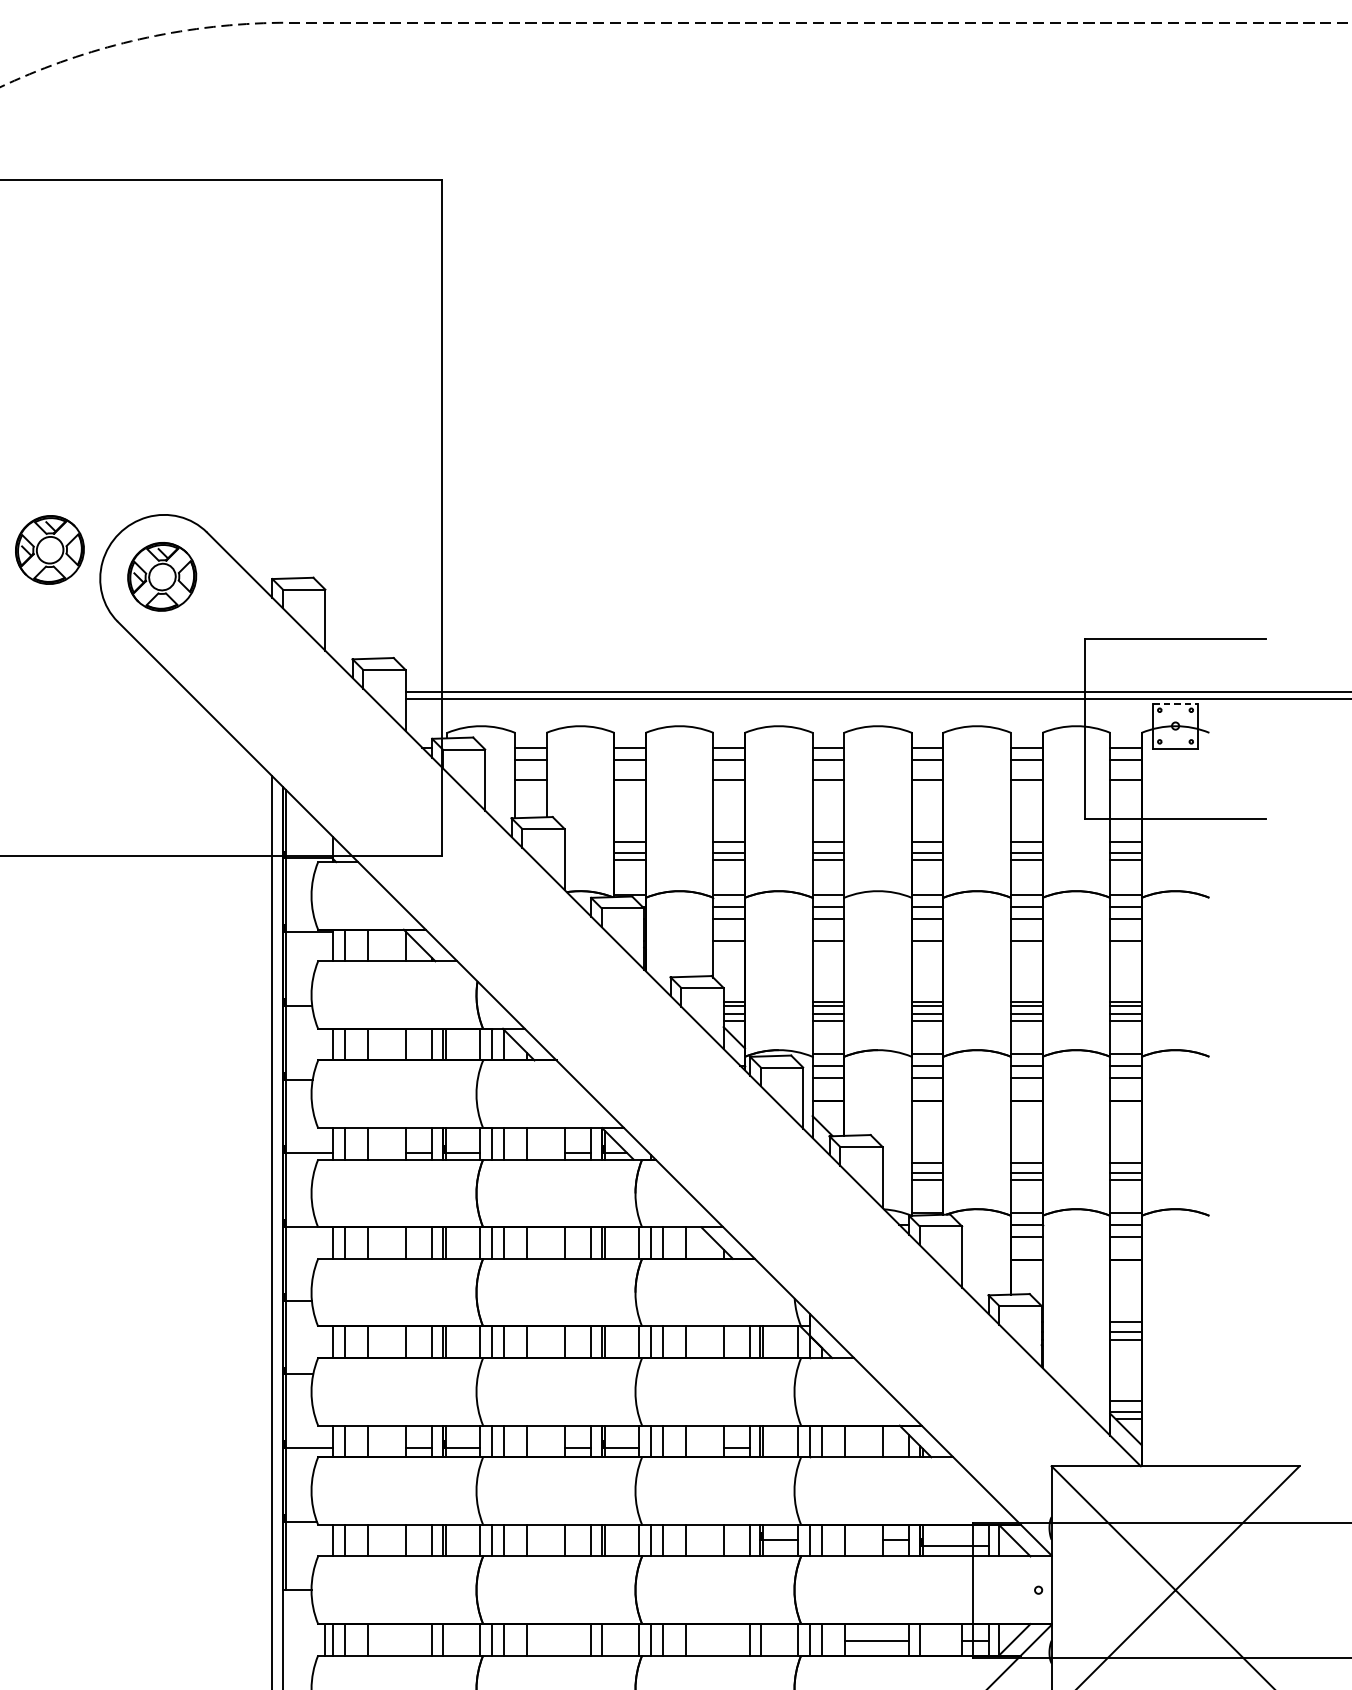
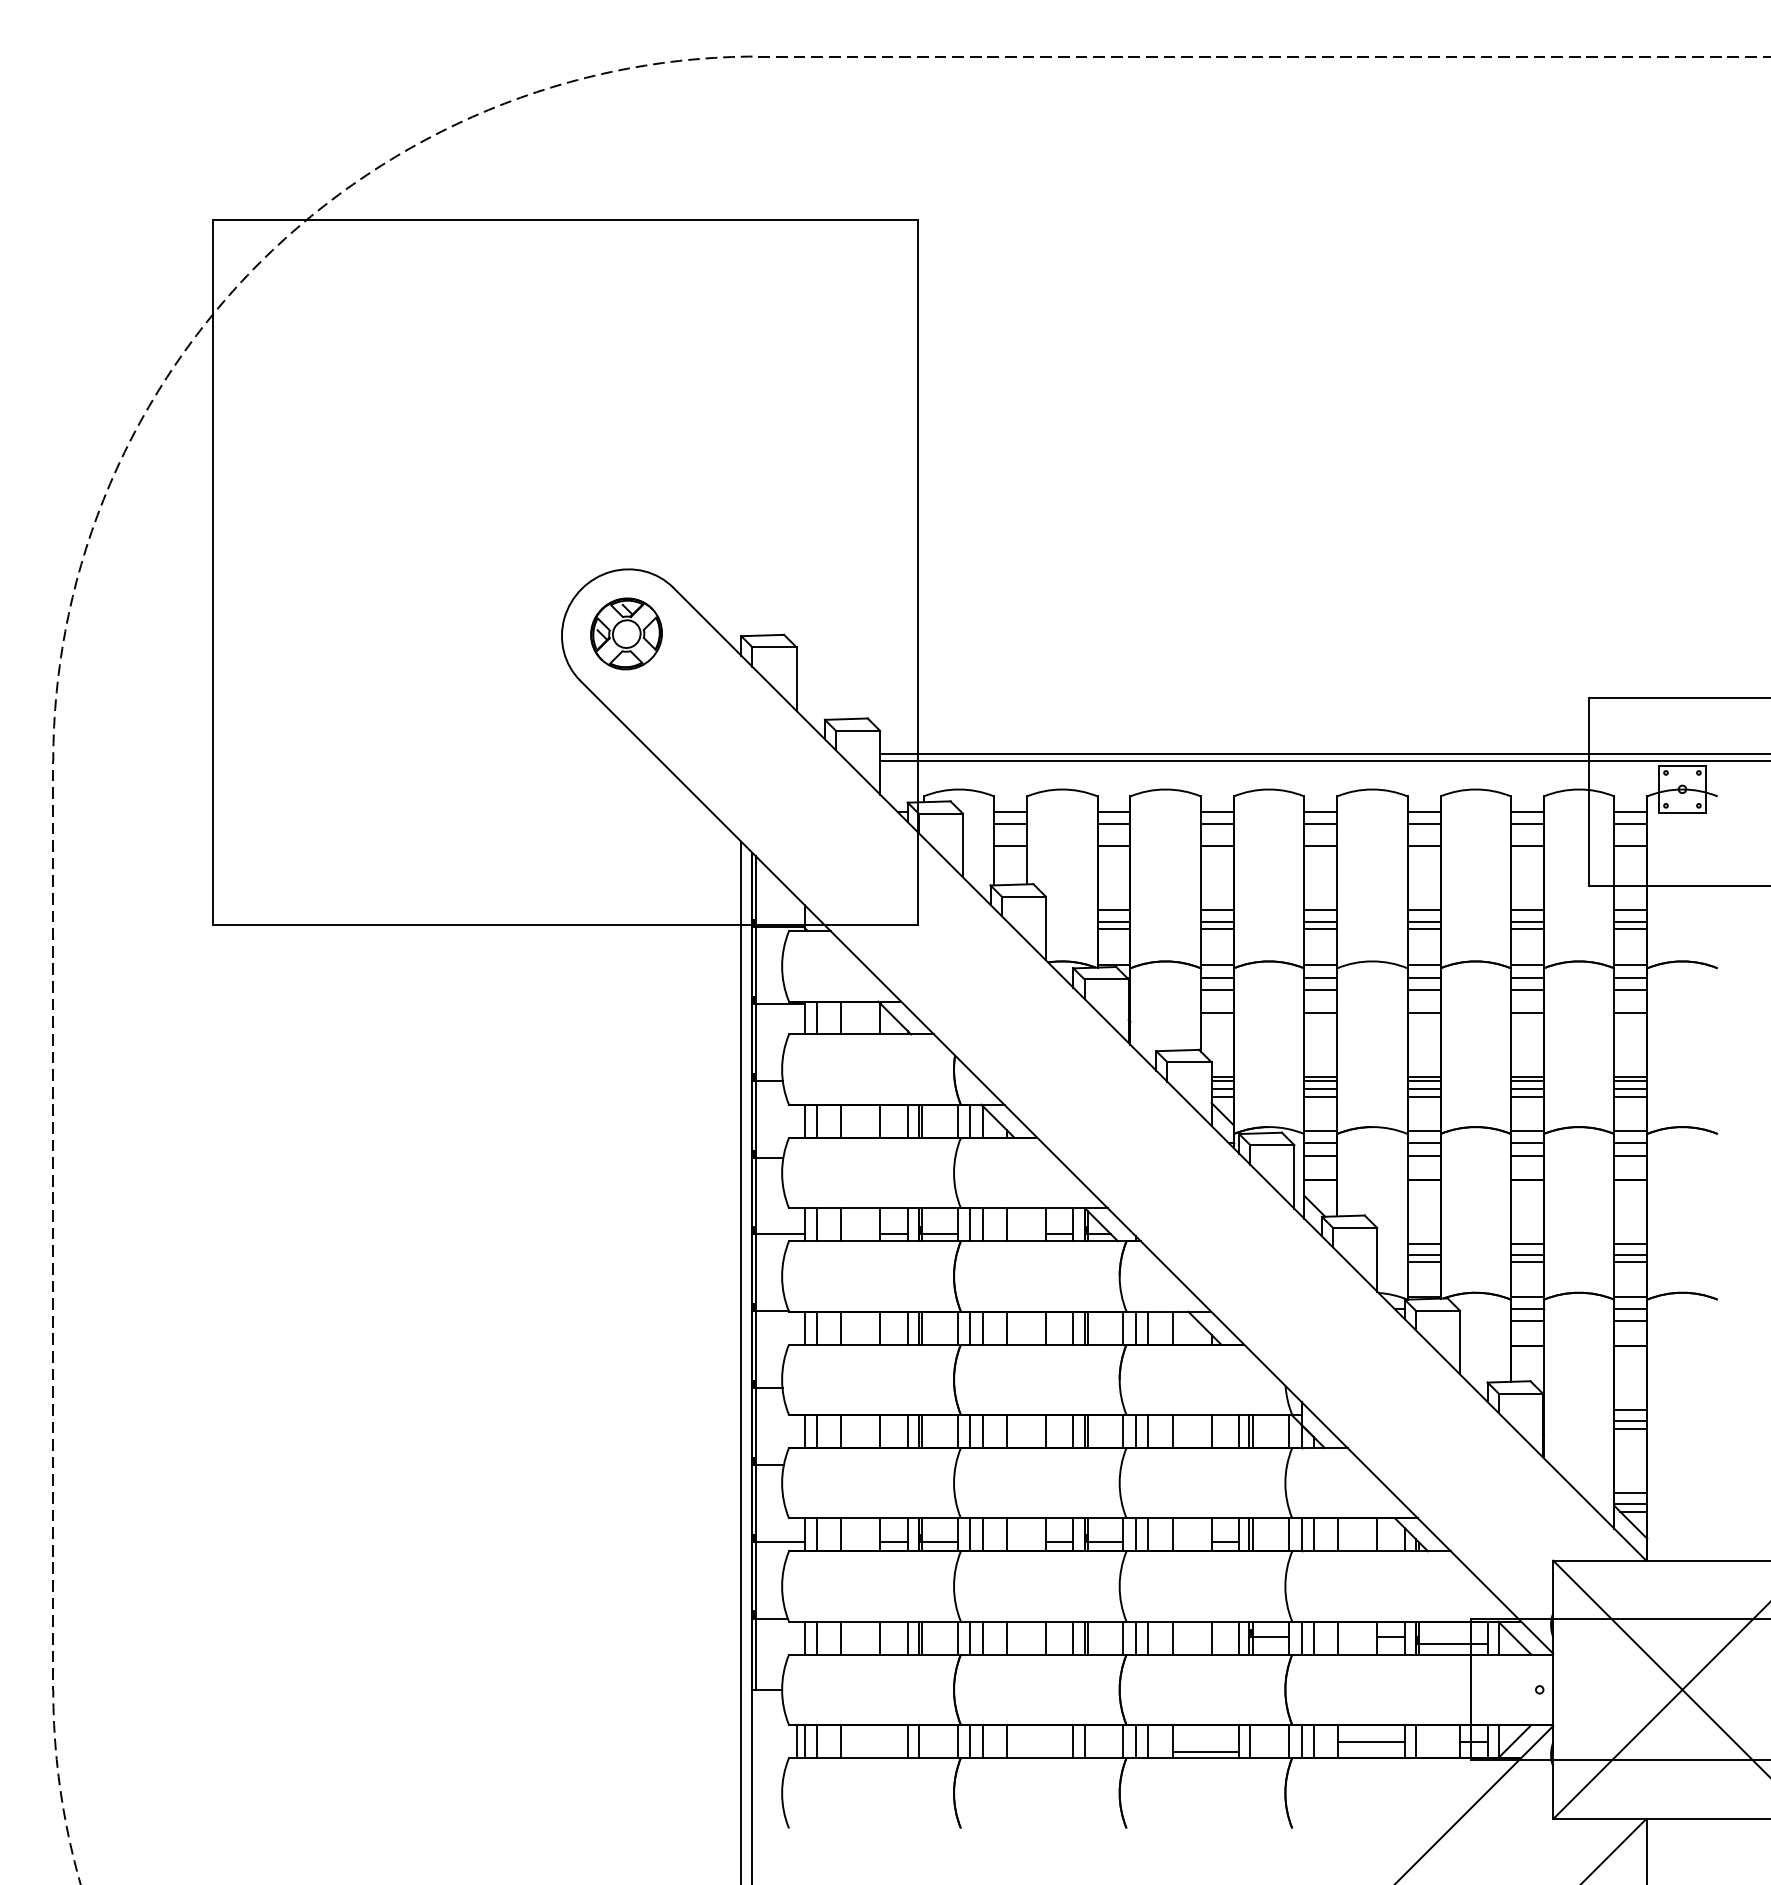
part: (49, 549) -> (509, 605), removed
line: (1175, 703) -> (1682, 765), dashed -> solid
line: (717, 1649) -> (1205, 1751), added

